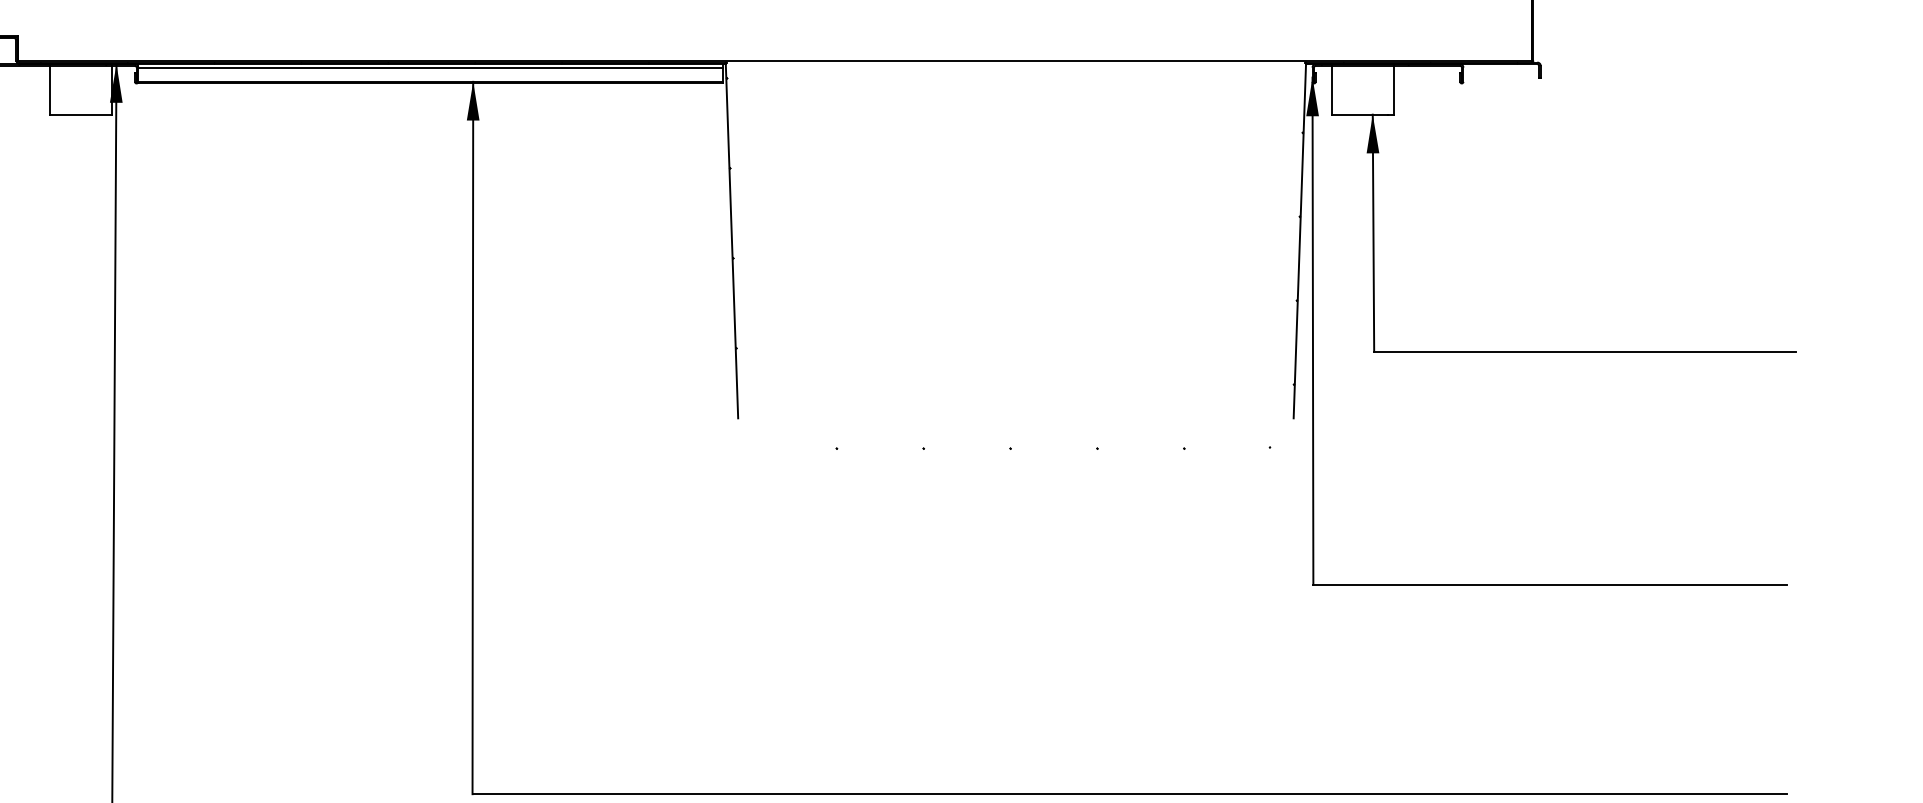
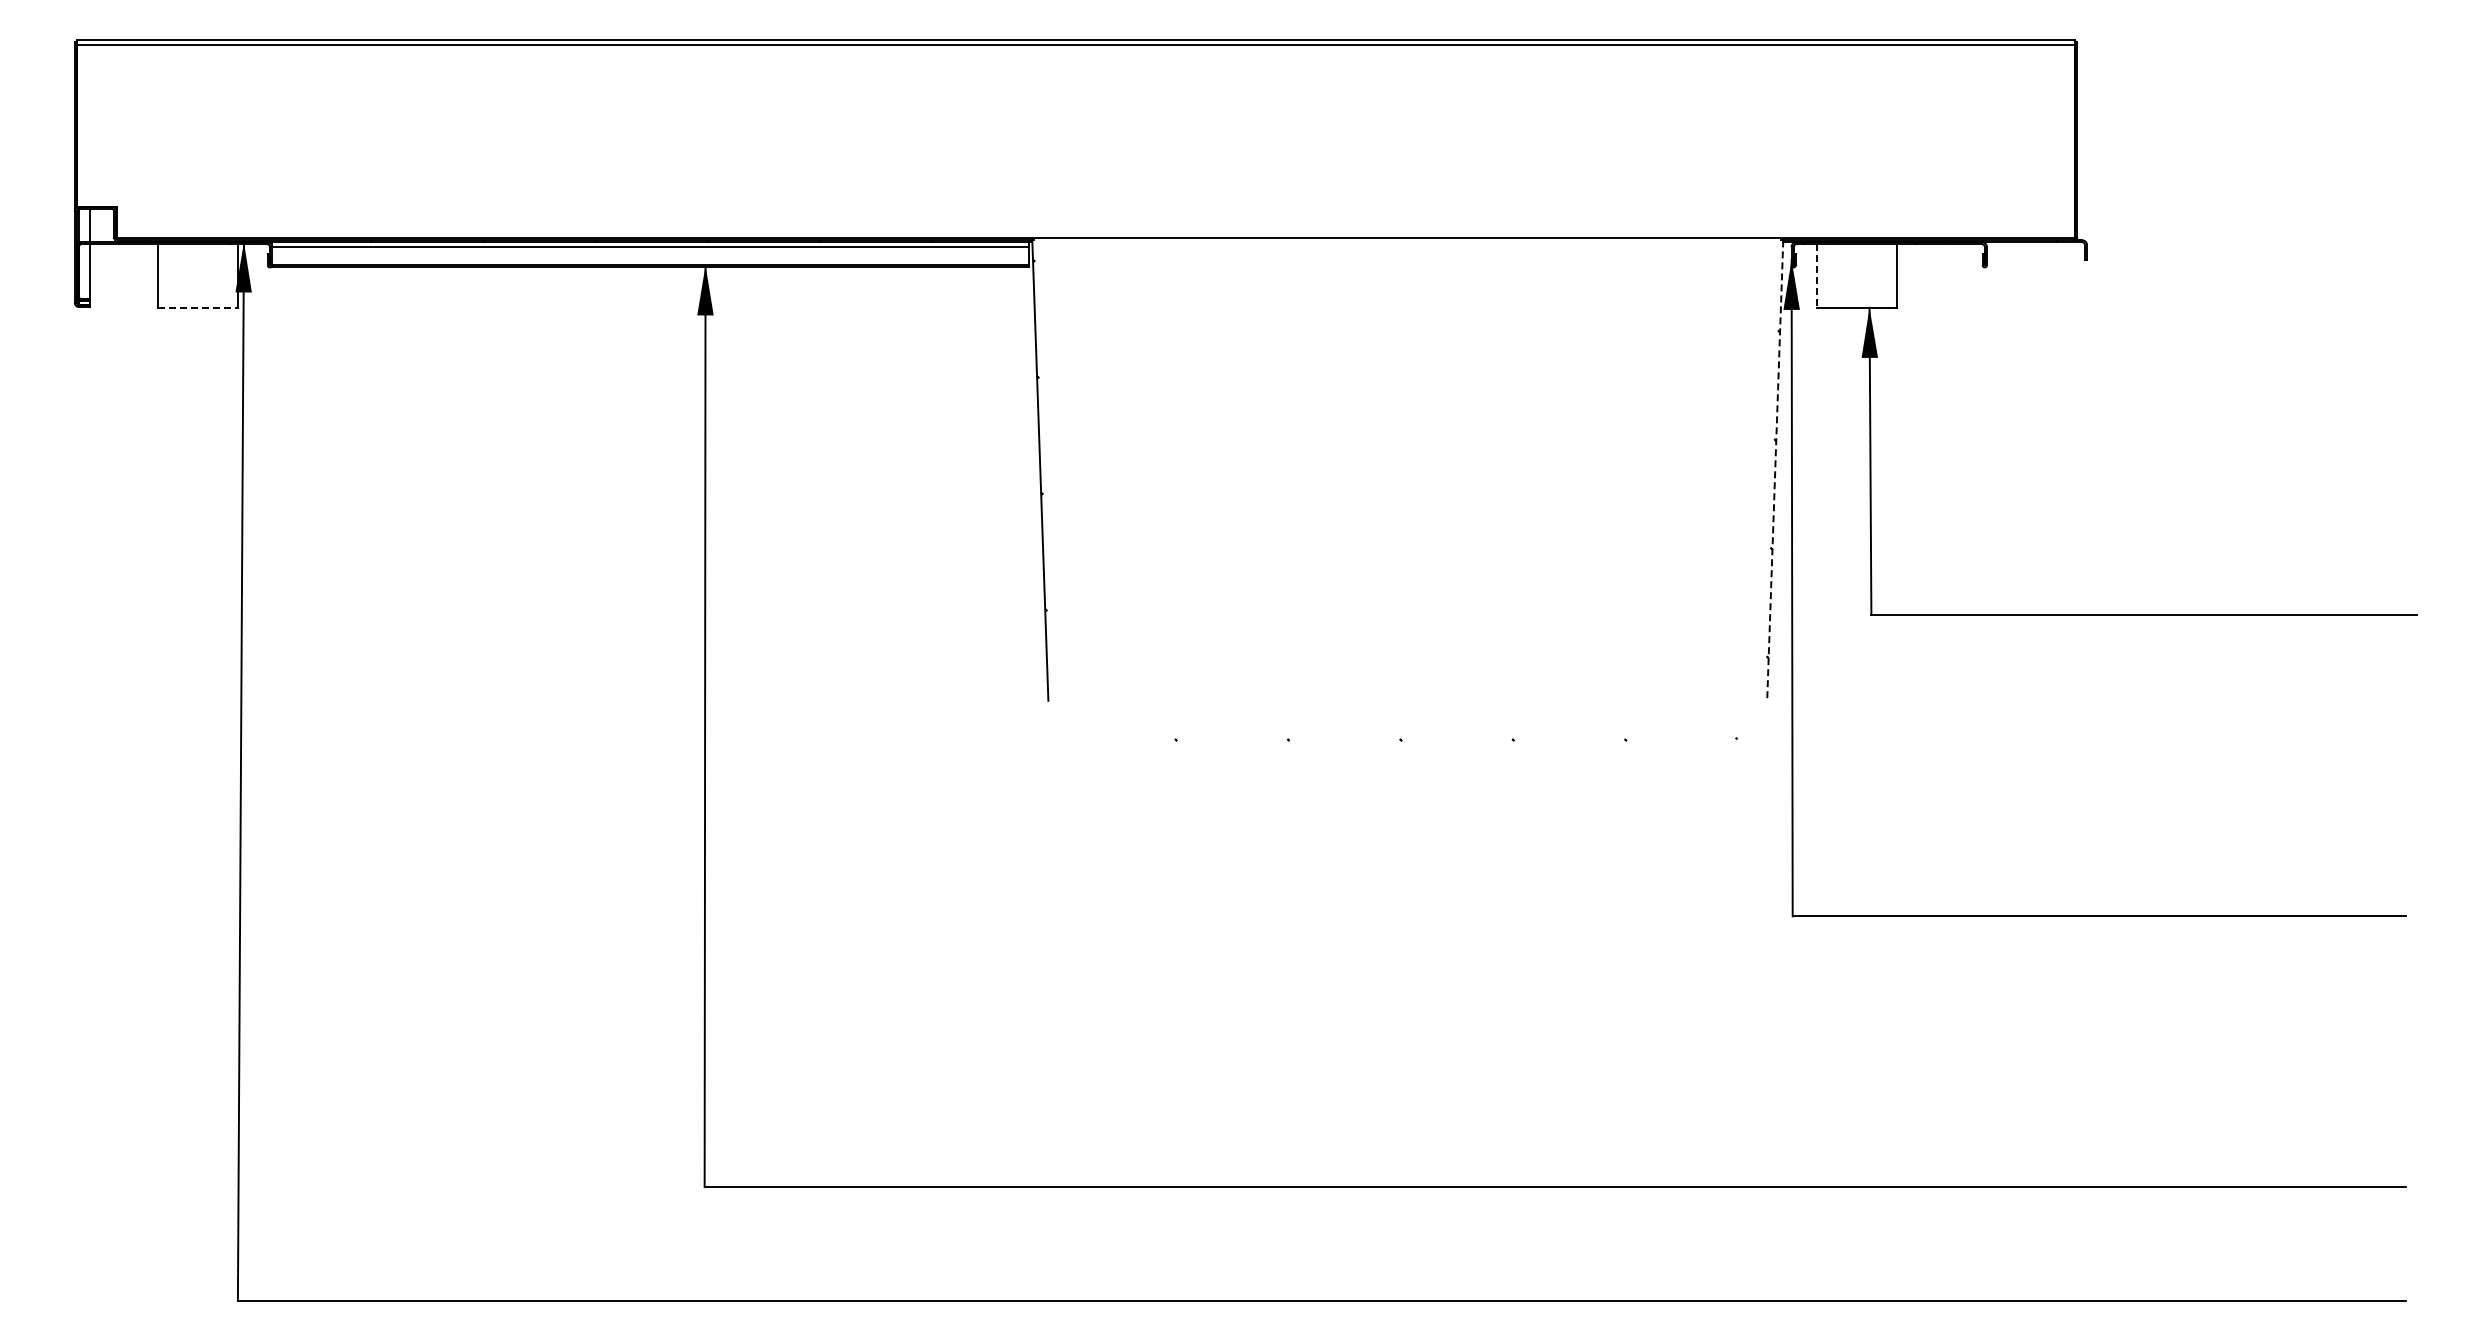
line: (1331, 90) -> (1816, 276), solid -> dashed
line: (81, 114) -> (198, 307), solid -> dashed
line: (1300, 241) -> (1775, 471), solid -> dashed

